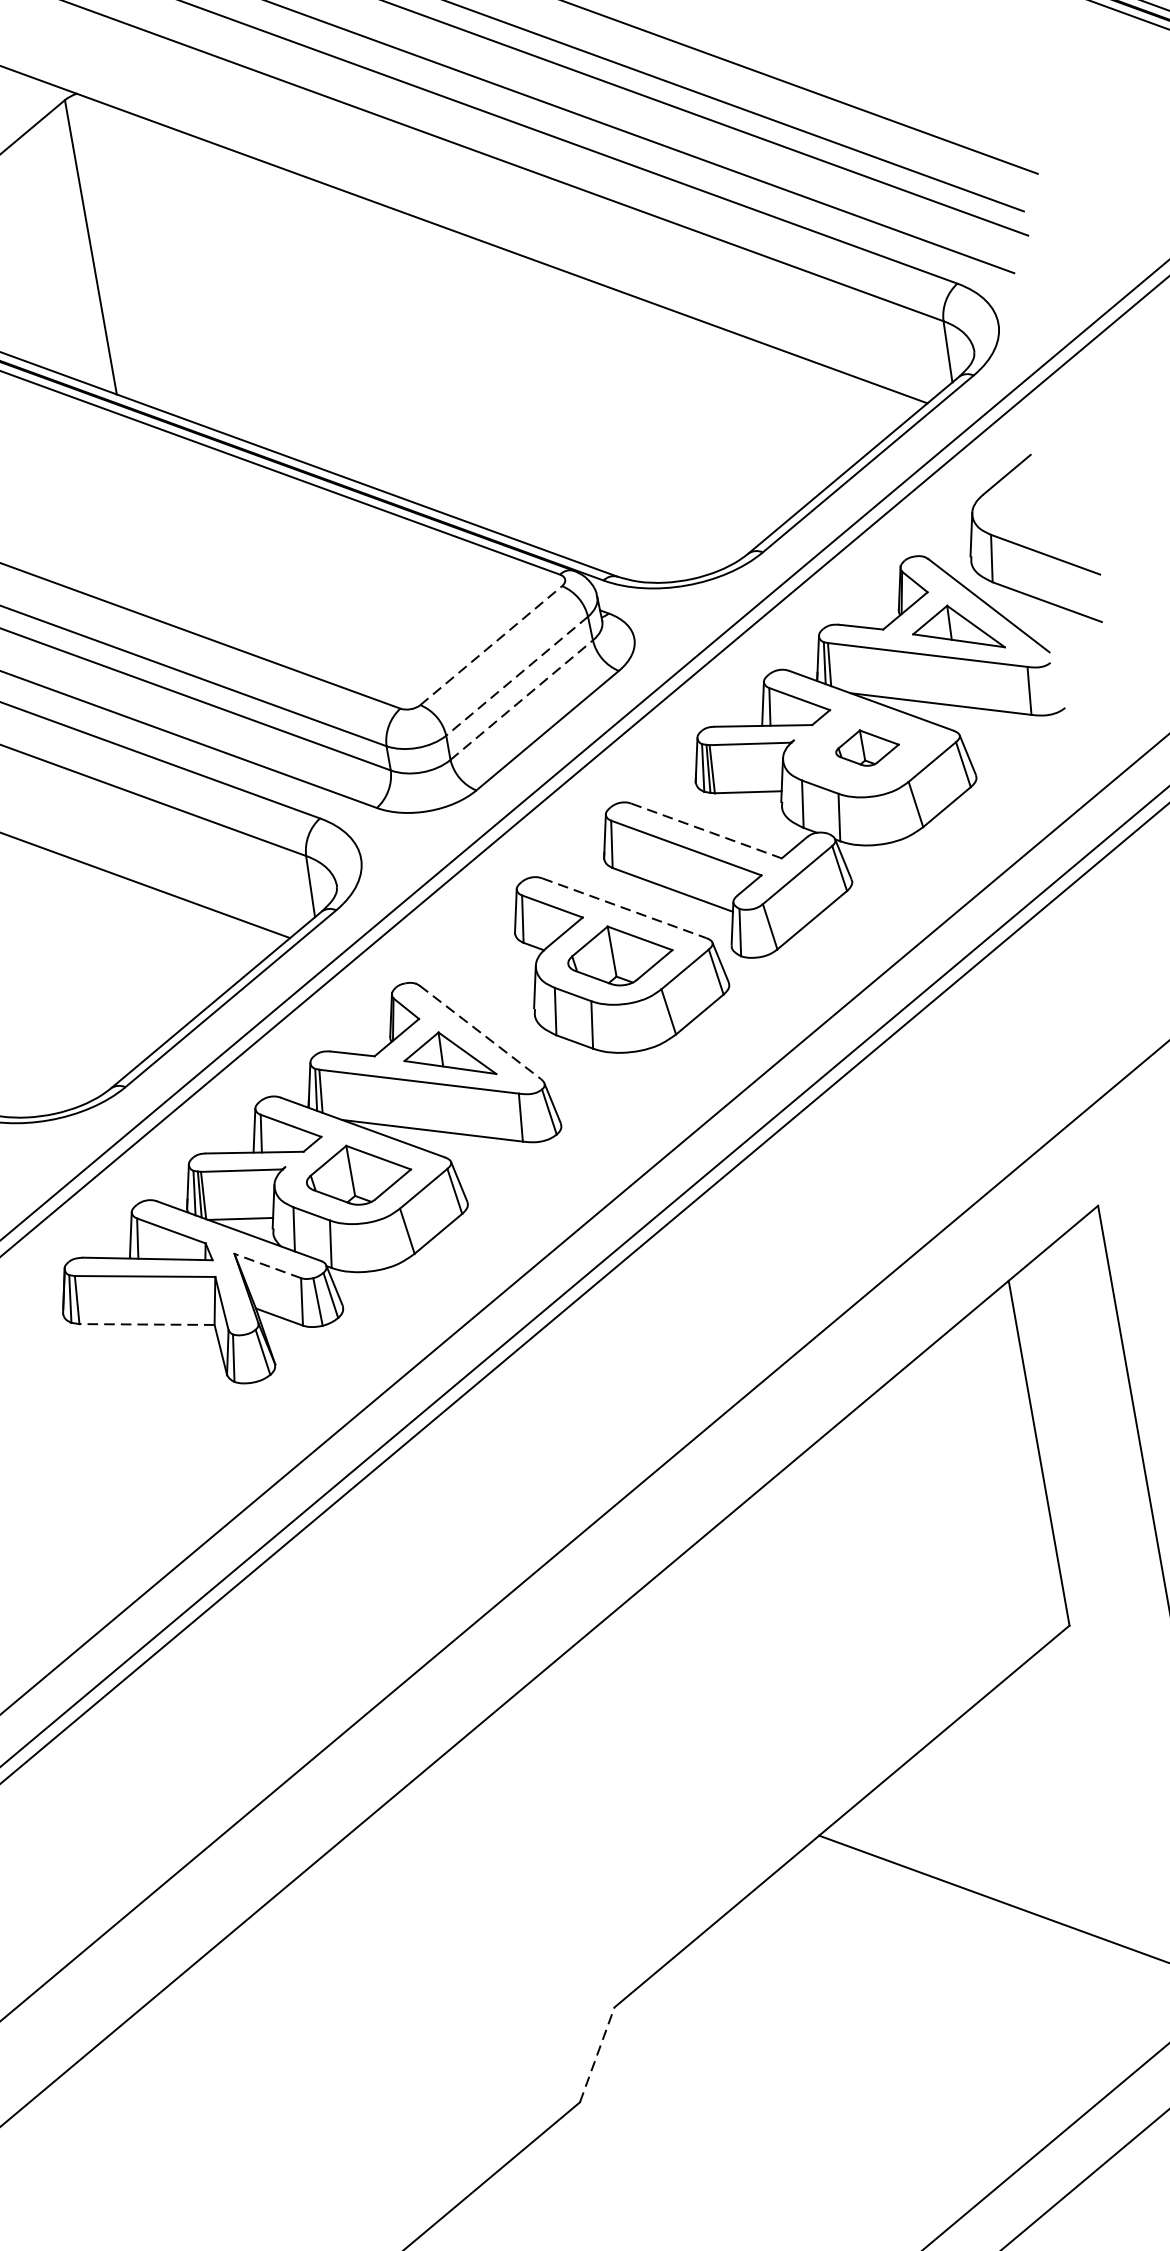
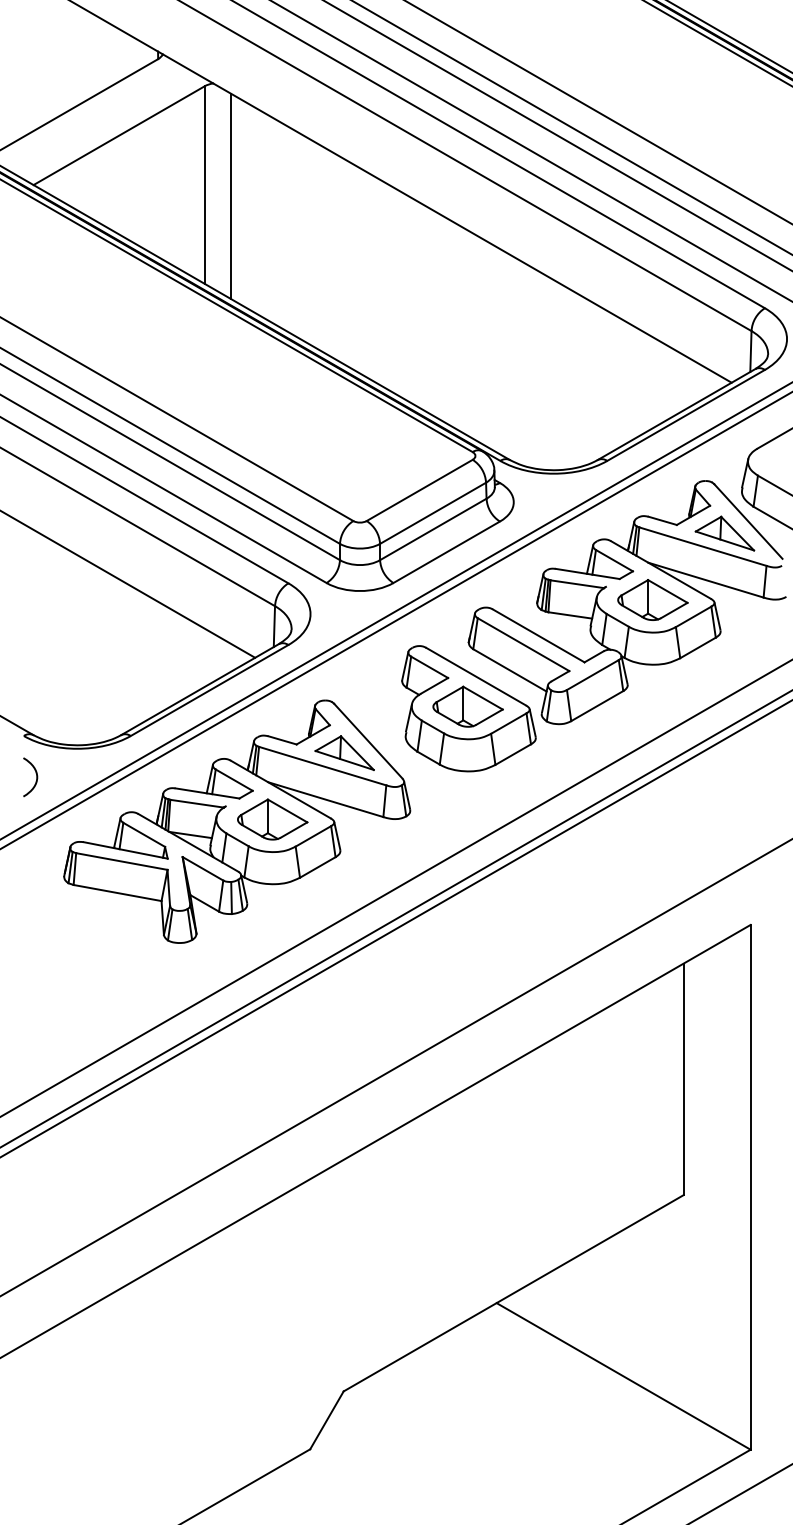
line: (133, 257) -> (231, 196), added
line: (492, 645) -> (420, 490), dashed -> solid
line: (516, 676) -> (432, 513), dashed -> solid
line: (521, 700) -> (433, 529), dashed -> solid
part: (866, 746) -> (652, 599), size x1.67
line: (706, 830) -> (538, 635), dashed -> solid
line: (624, 907) -> (476, 676), dashed -> solid
line: (480, 1032) -> (368, 741), dashed -> solid
line: (267, 1265) -> (202, 868), dashed -> solid
line: (146, 1325) -> (117, 893), dashed -> solid
line: (597, 2053) -> (327, 1419), dashed -> solid

